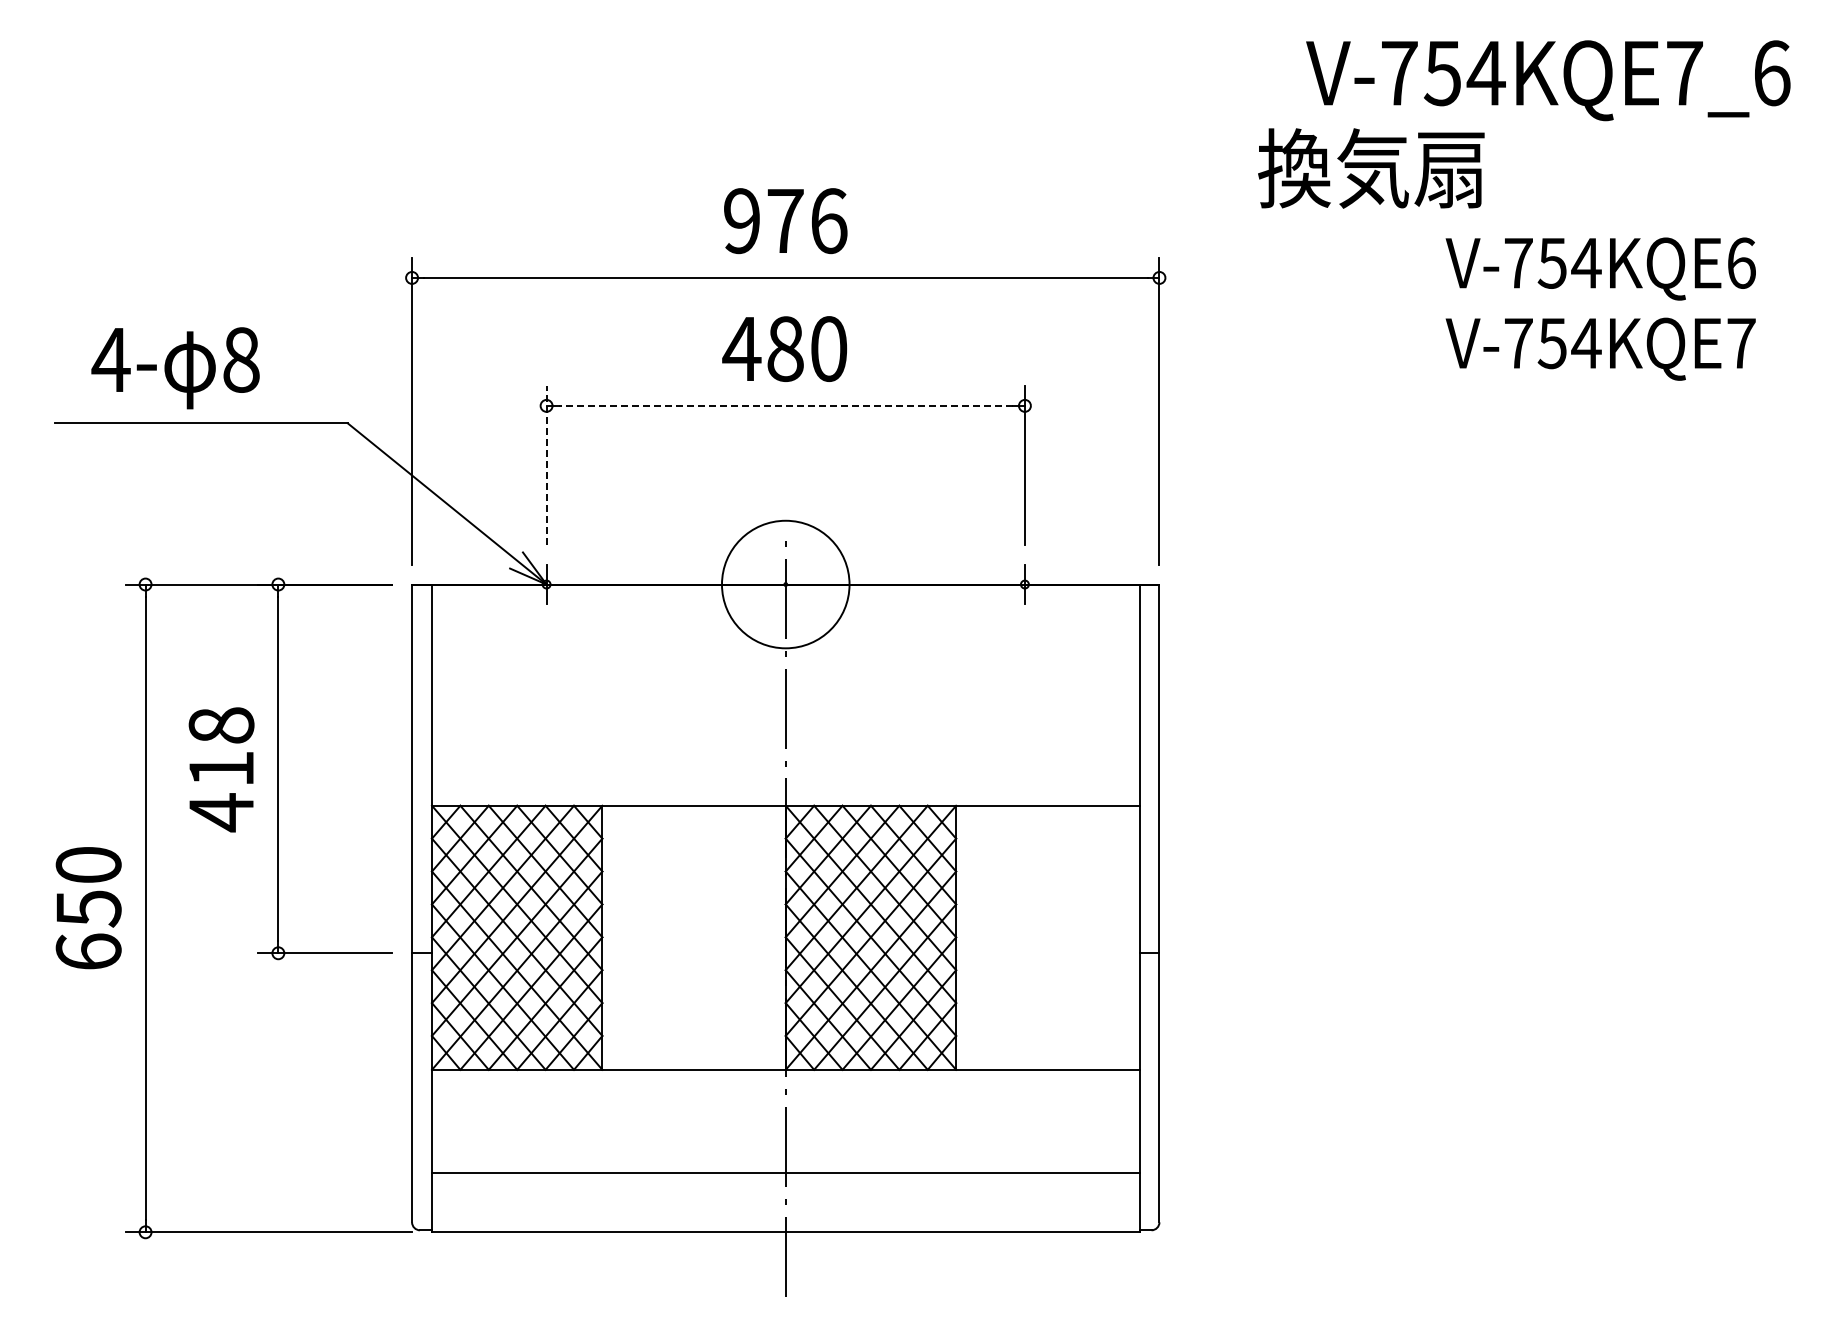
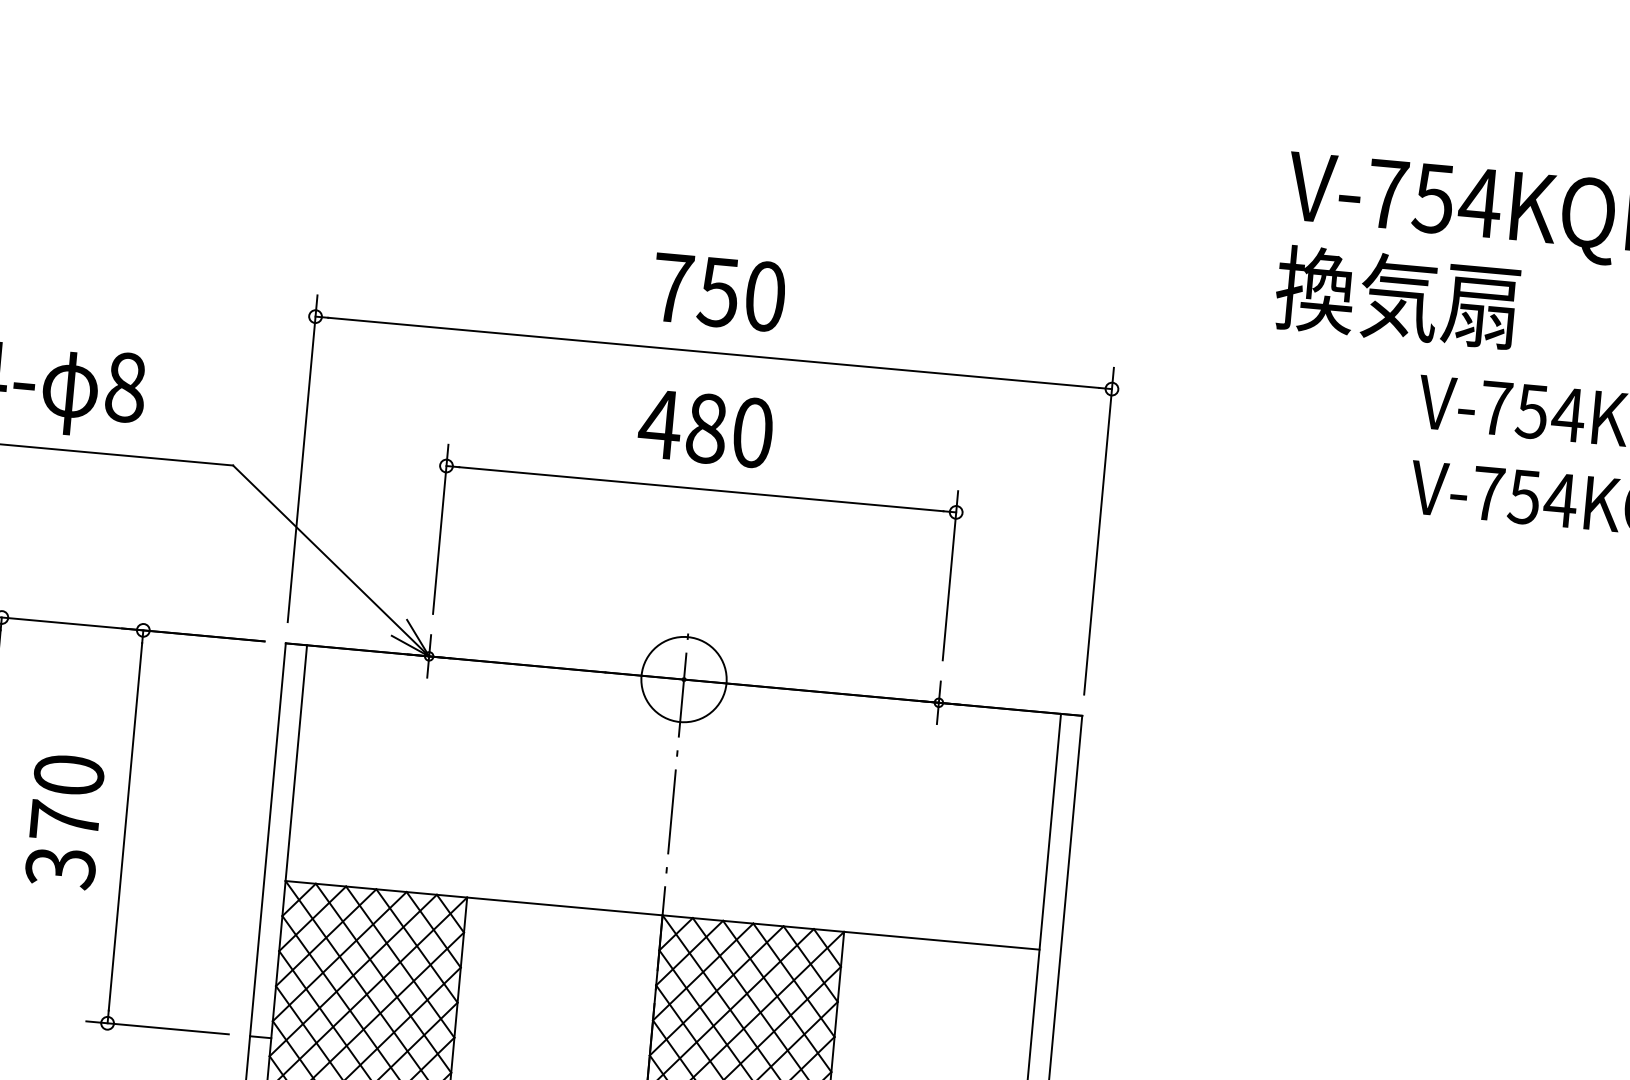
text: (1371, 168) -> (1397, 297), moved
text: (785, 221) -> (718, 292), 976 -> 750
line: (785, 405) -> (701, 488), dashed -> solid
line: (546, 464) -> (440, 528), dashed -> solid
circle: (785, 584) -> (683, 679), size x0.62
text: (221, 769) -> (64, 821), 418 -> 370

